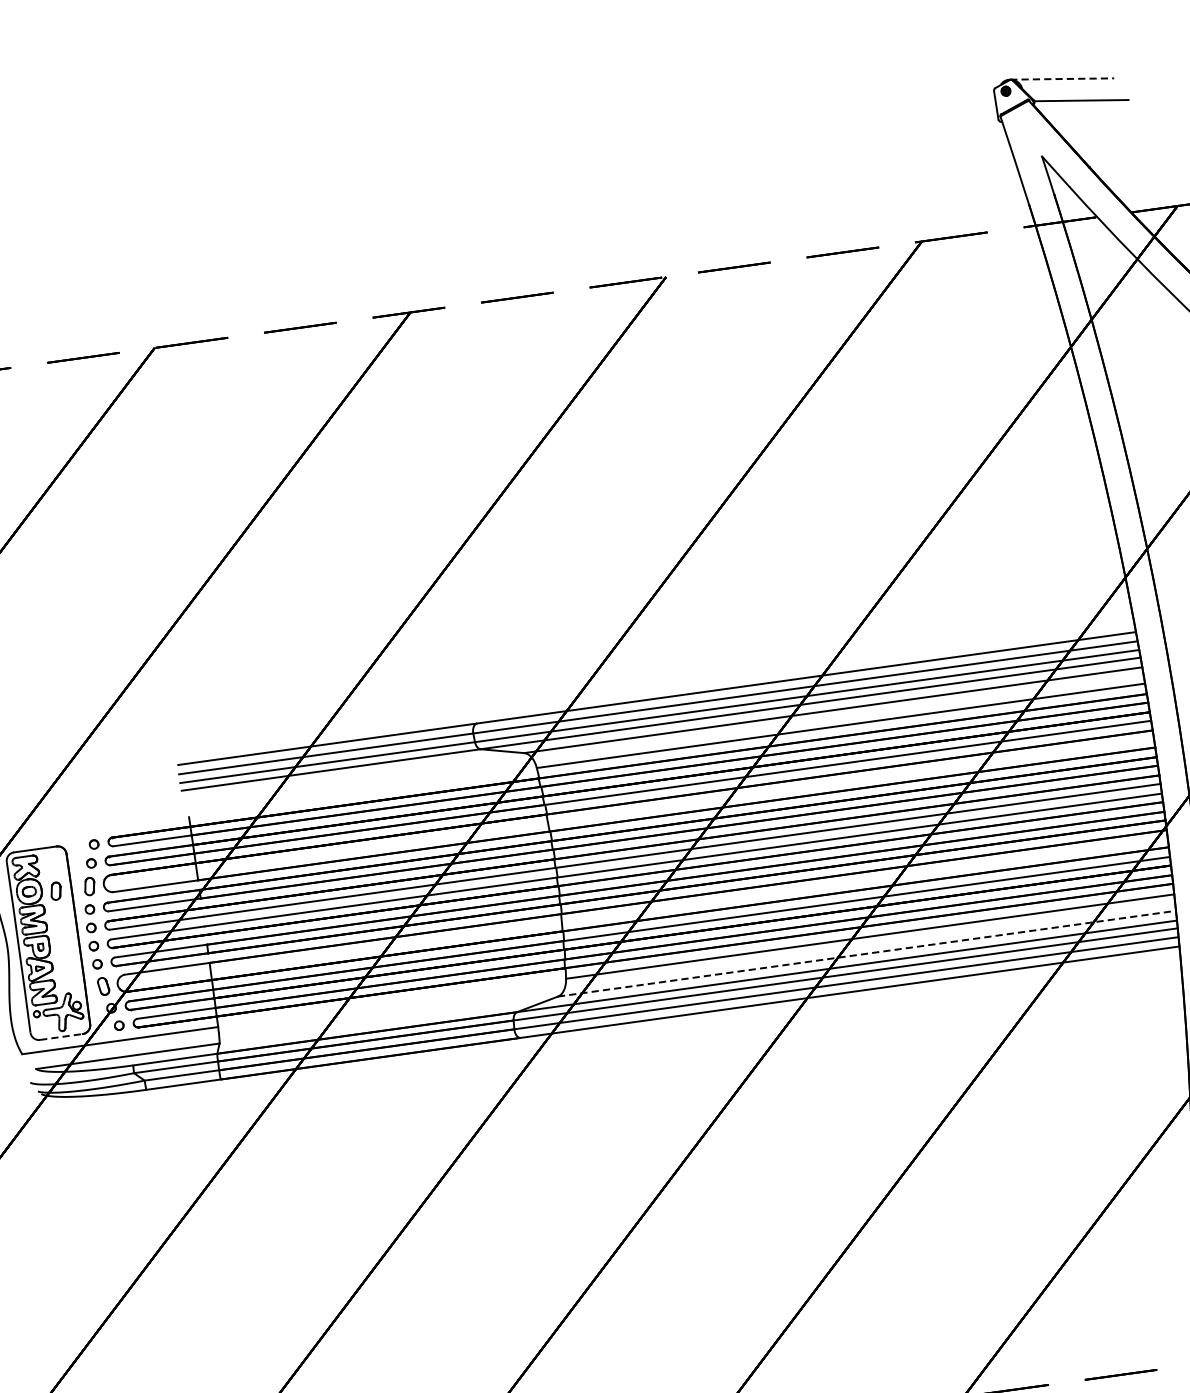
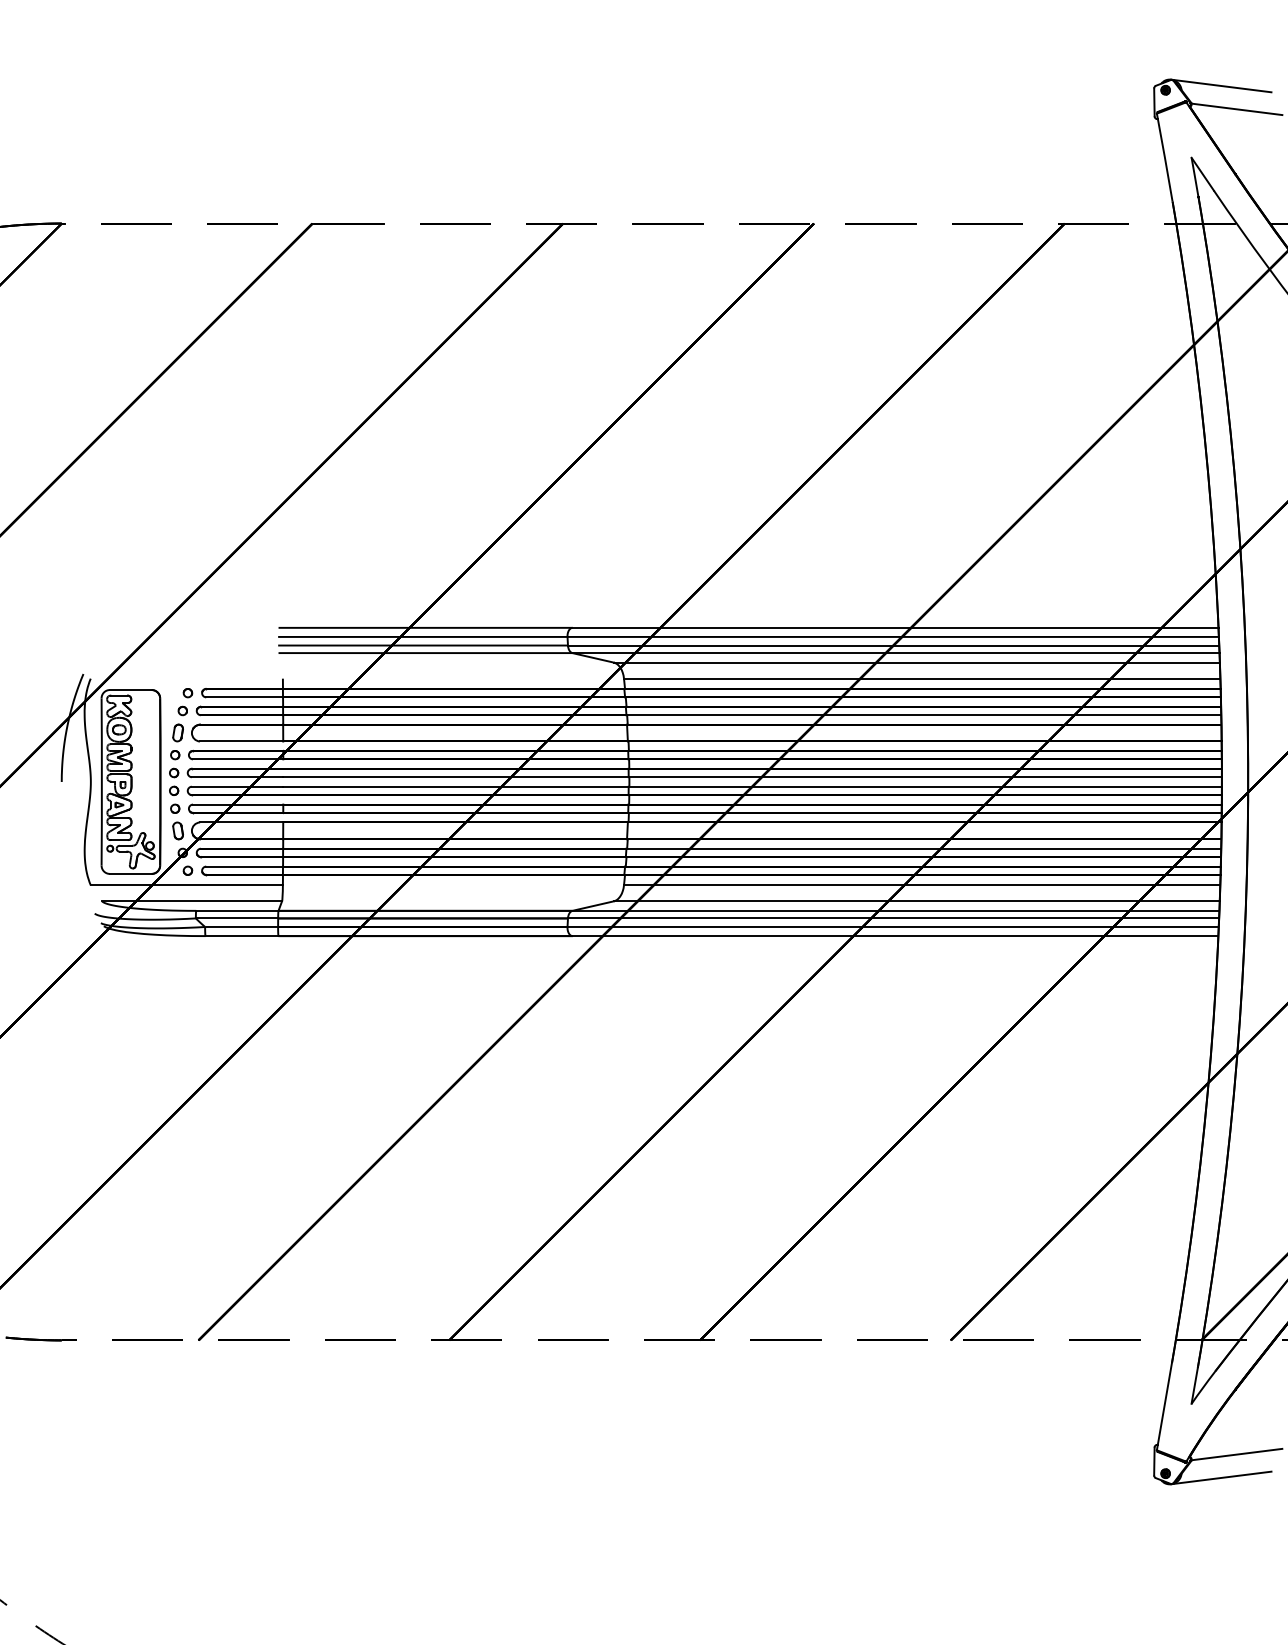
line: (1062, 79) -> (1221, 86), dashed -> solid
part: (55, 890) -> (144, 732), removed
line: (866, 953) -> (916, 901), dashed -> solid
line: (61, 1036) -> (130, 873), dashed -> solid

